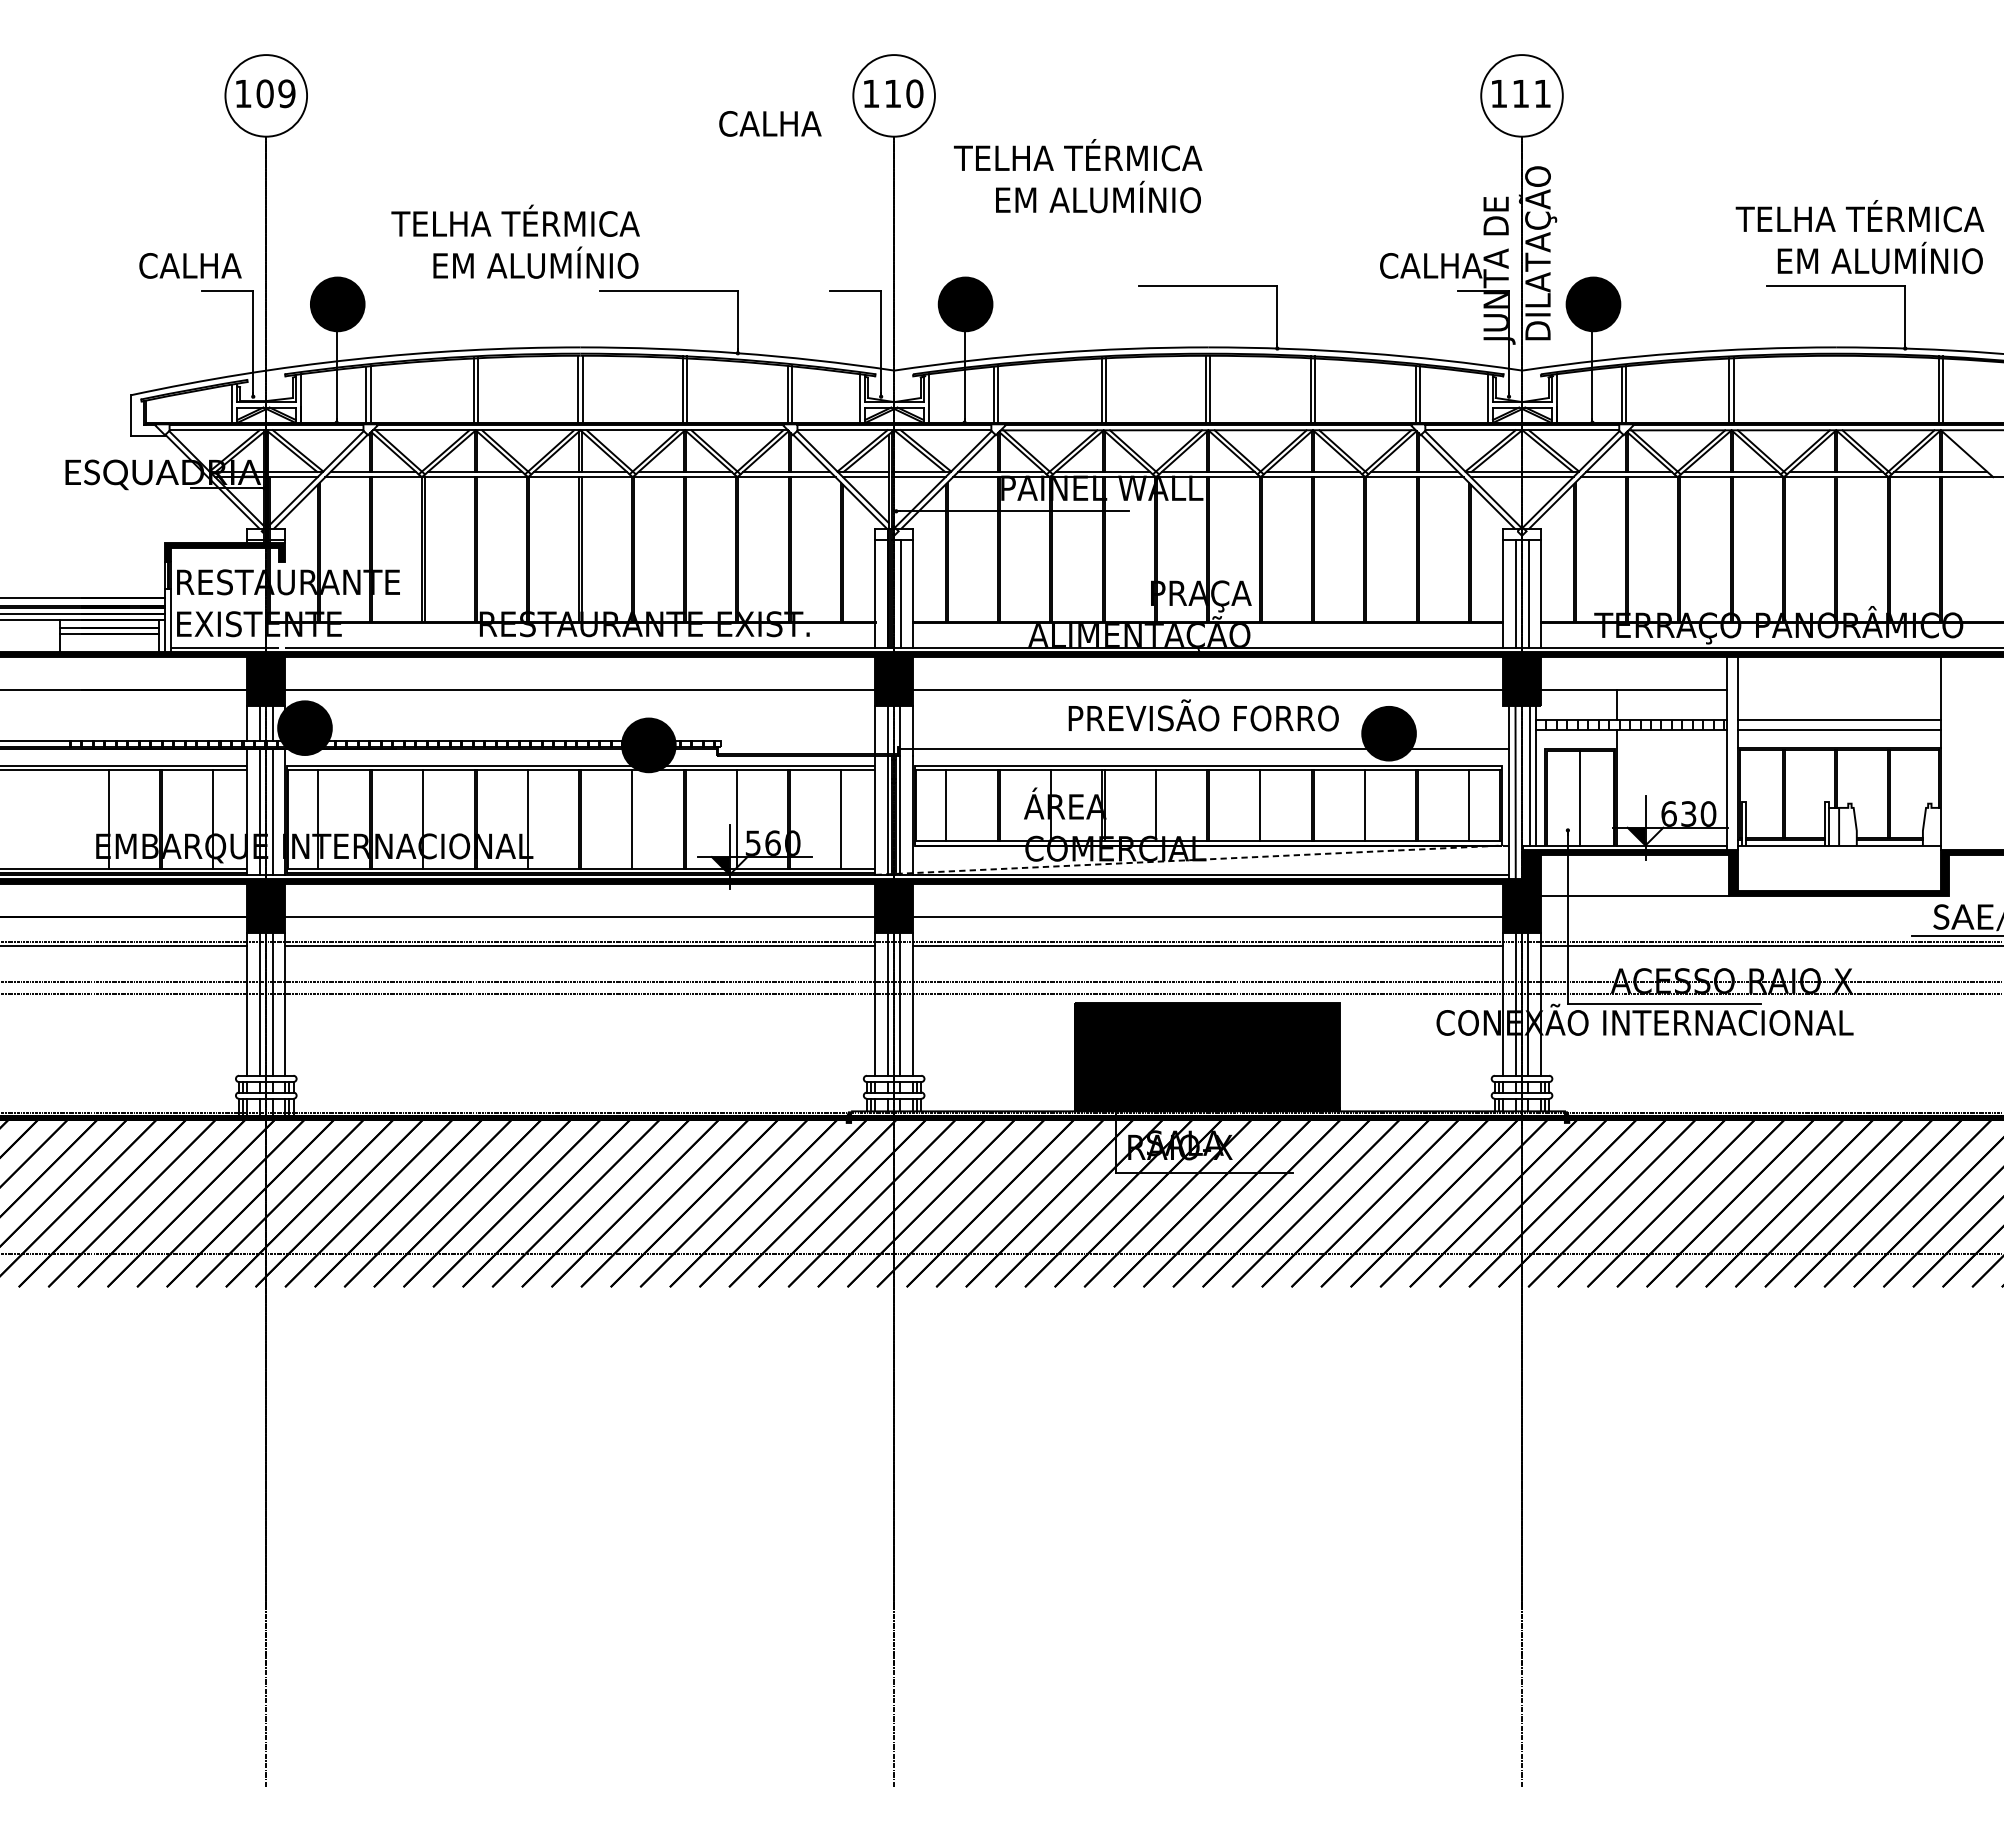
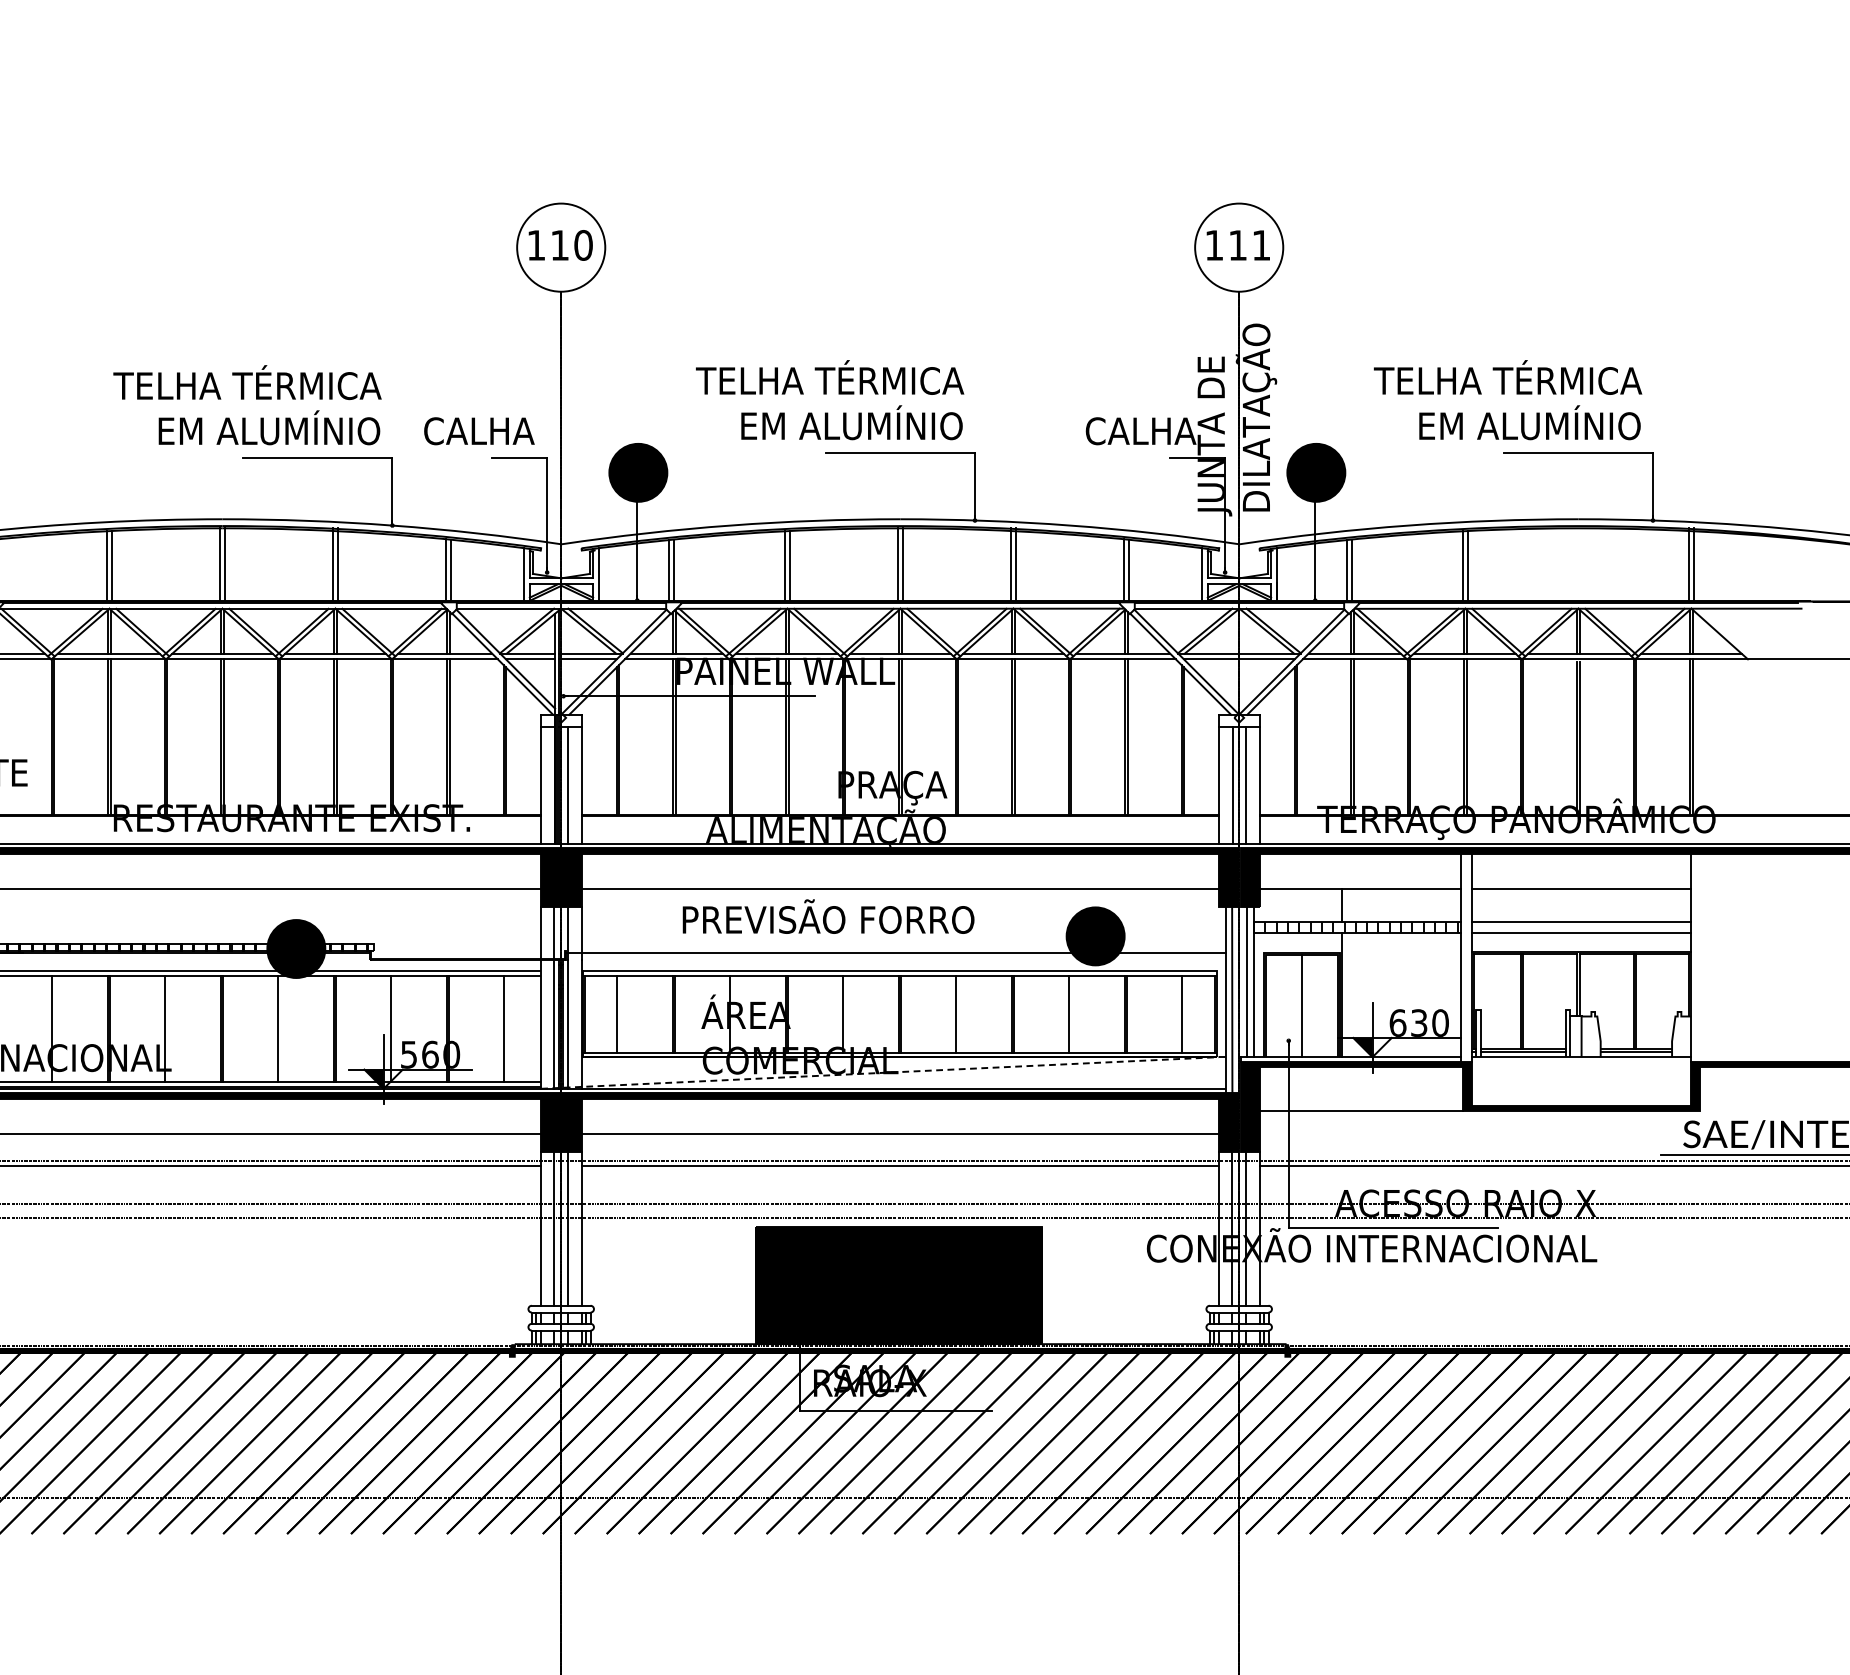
text: (770, 123) -> (479, 430), moved
text: (1078, 176) -> (830, 400), moved
text: (1859, 237) -> (1507, 400), moved
text: (515, 241) -> (247, 404), moved
line: (1838, 689) -> (1580, 888), added
text: (1203, 715) -> (828, 916), moved

